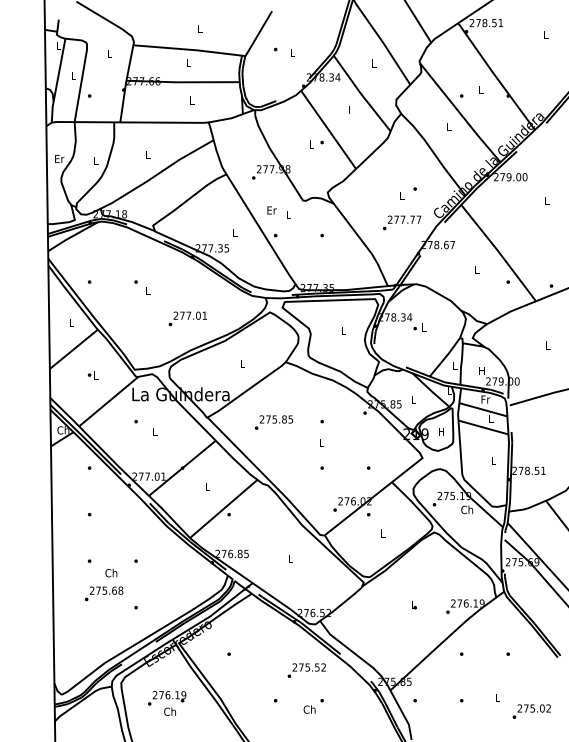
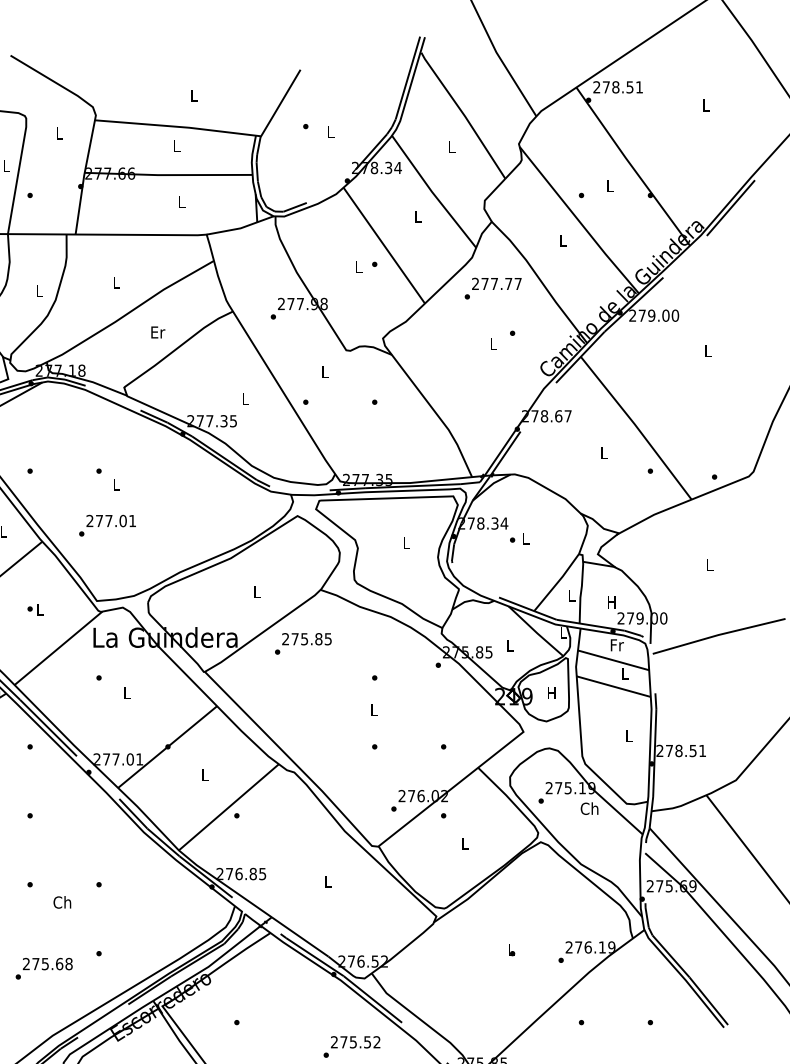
text: (271, 210) -> (157, 332), moved
text: (402, 222) -> (493, 288), moved
text: (187, 318) -> (107, 525), moved
text: (274, 422) -> (304, 643), moved
text: (104, 593) -> (44, 968), moved

